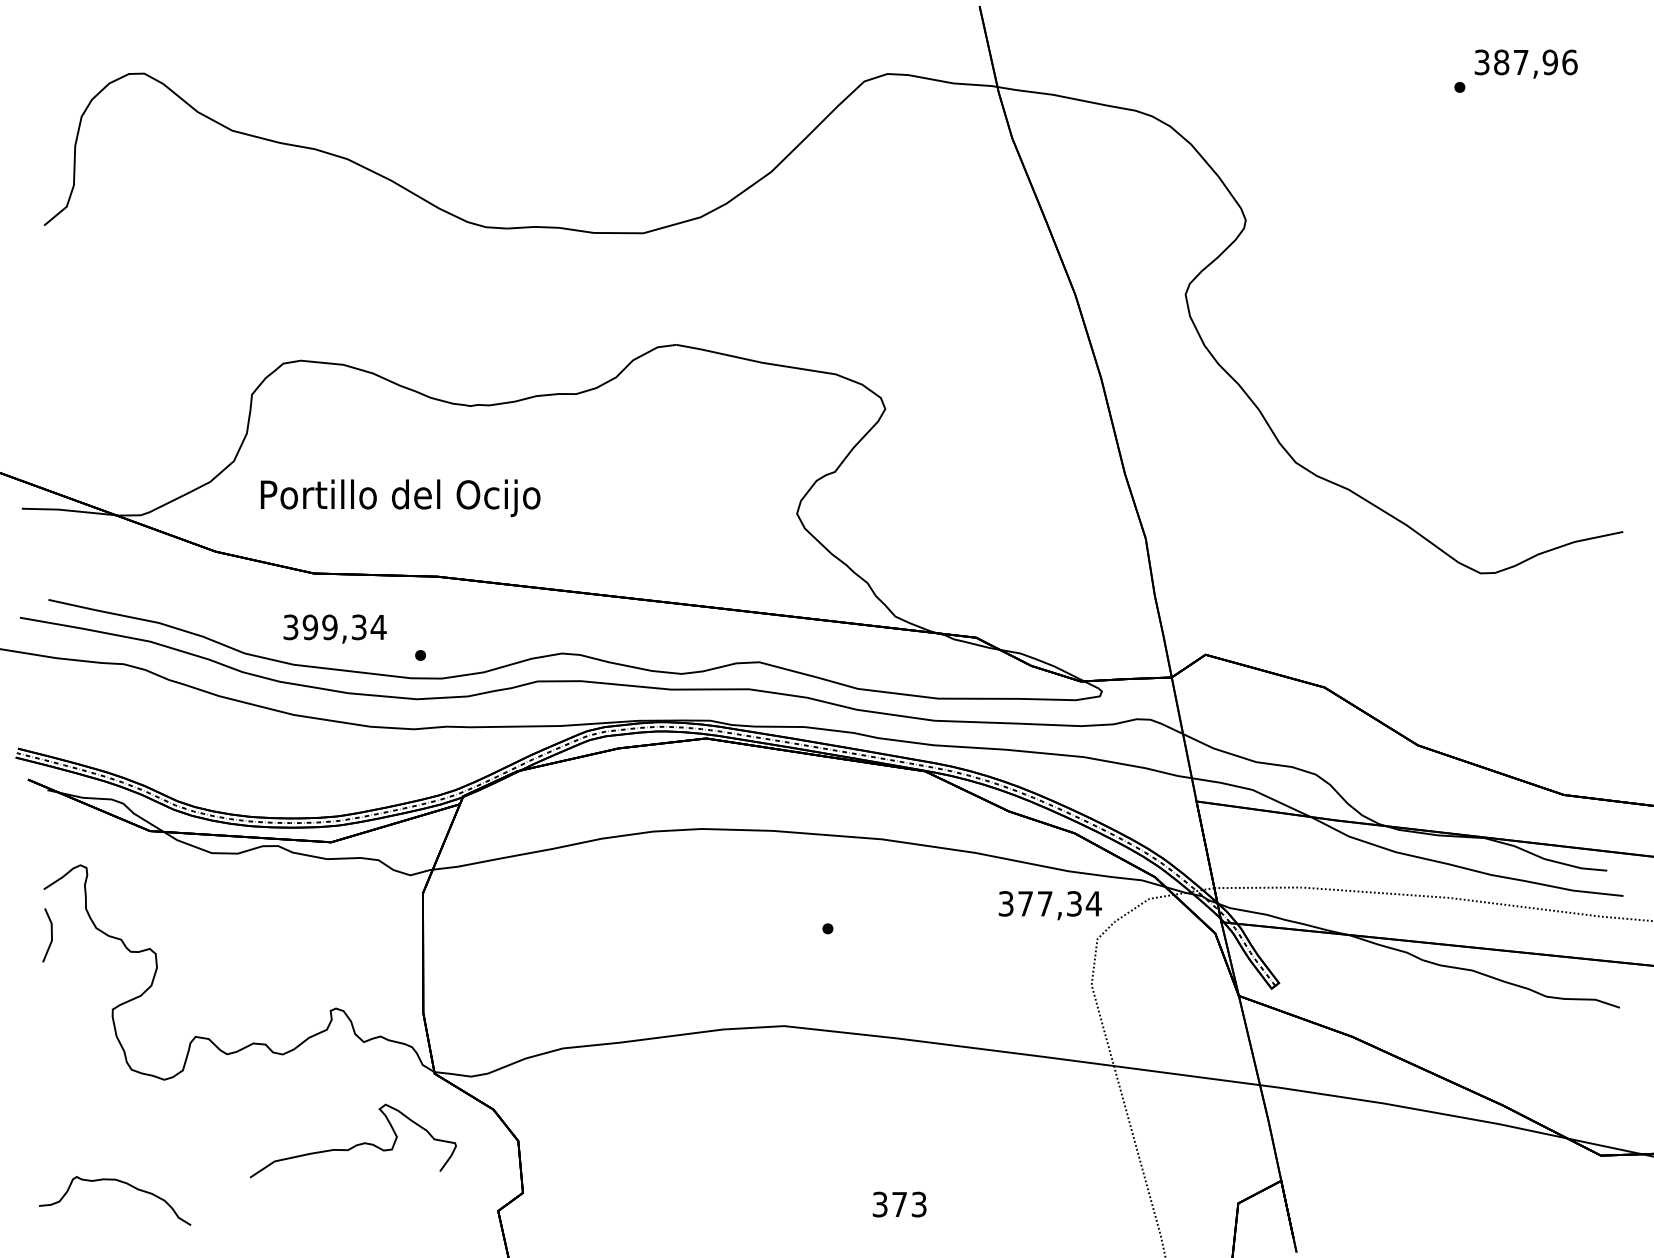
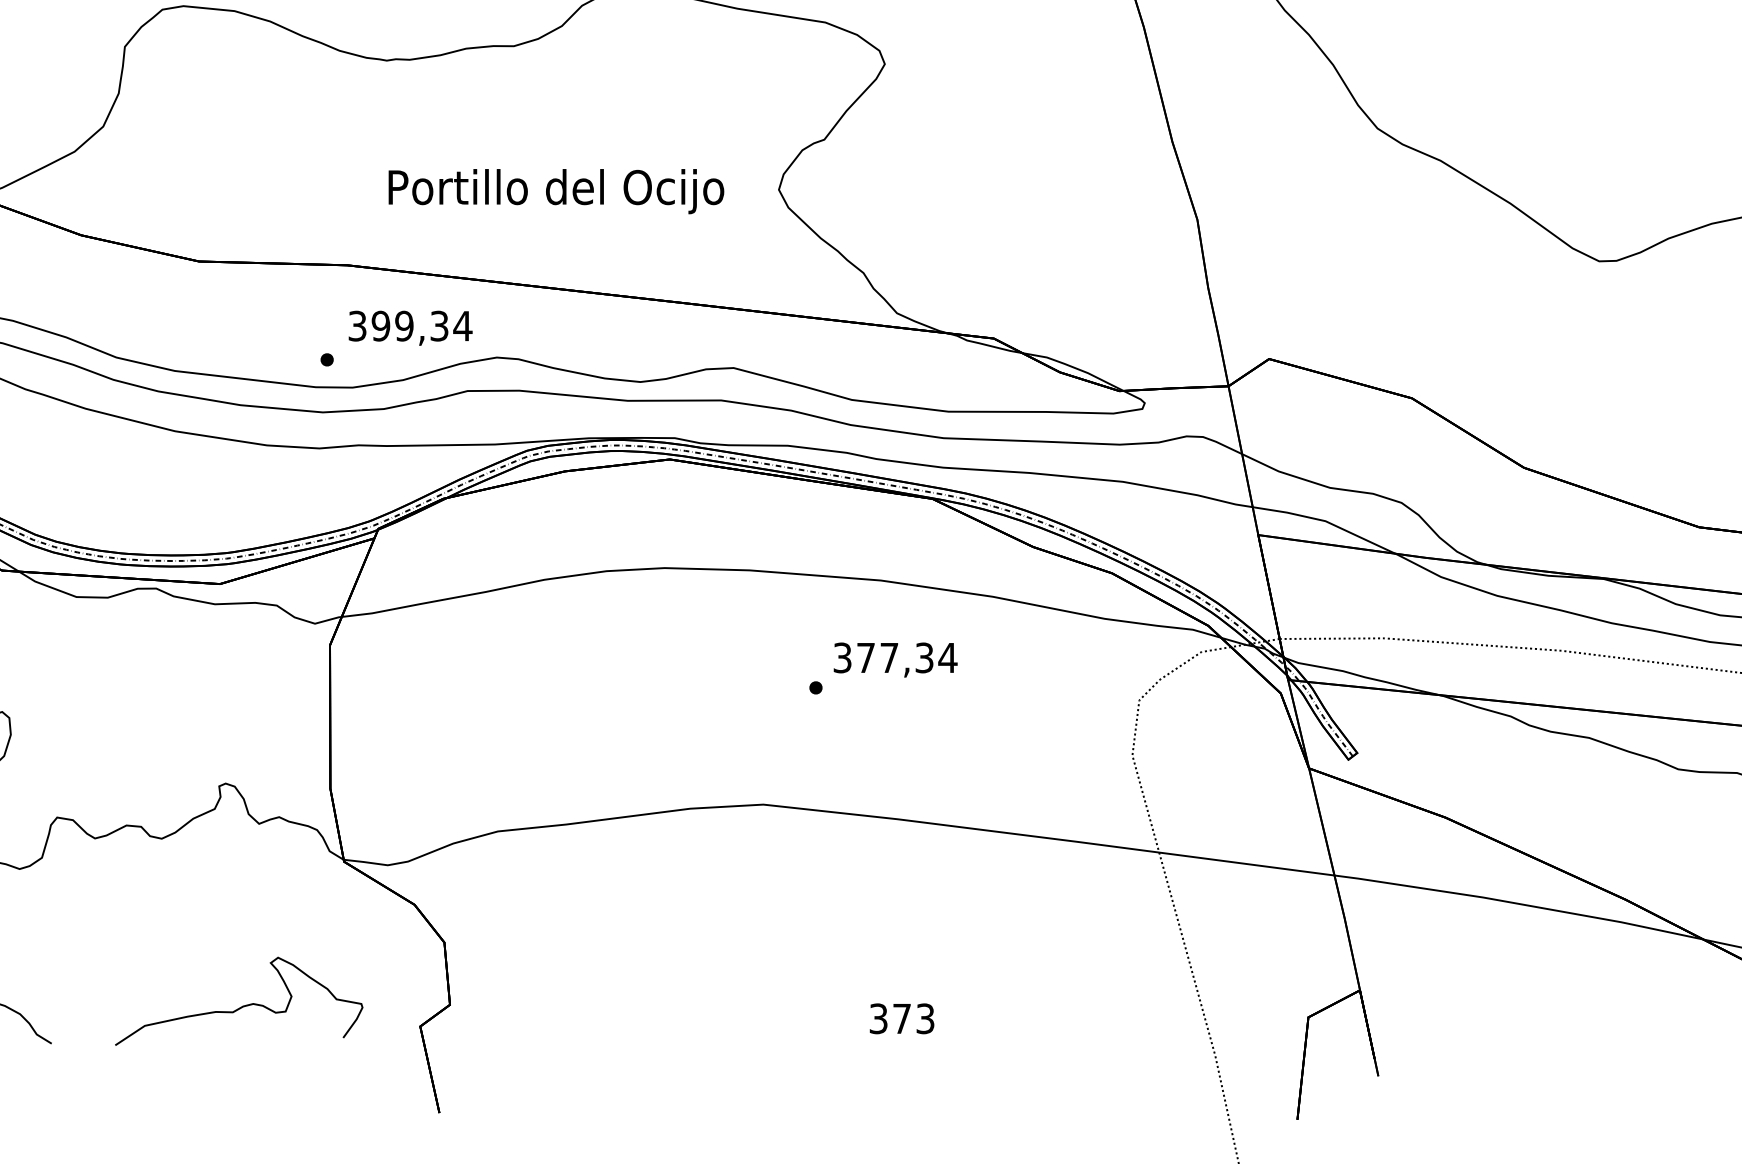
text: (400, 498) -> (556, 191), moved
text: (334, 628) -> (409, 327), moved
text: (1049, 905) -> (894, 659), moved
curve: (355, 1144) -> (241, 1005), moved

